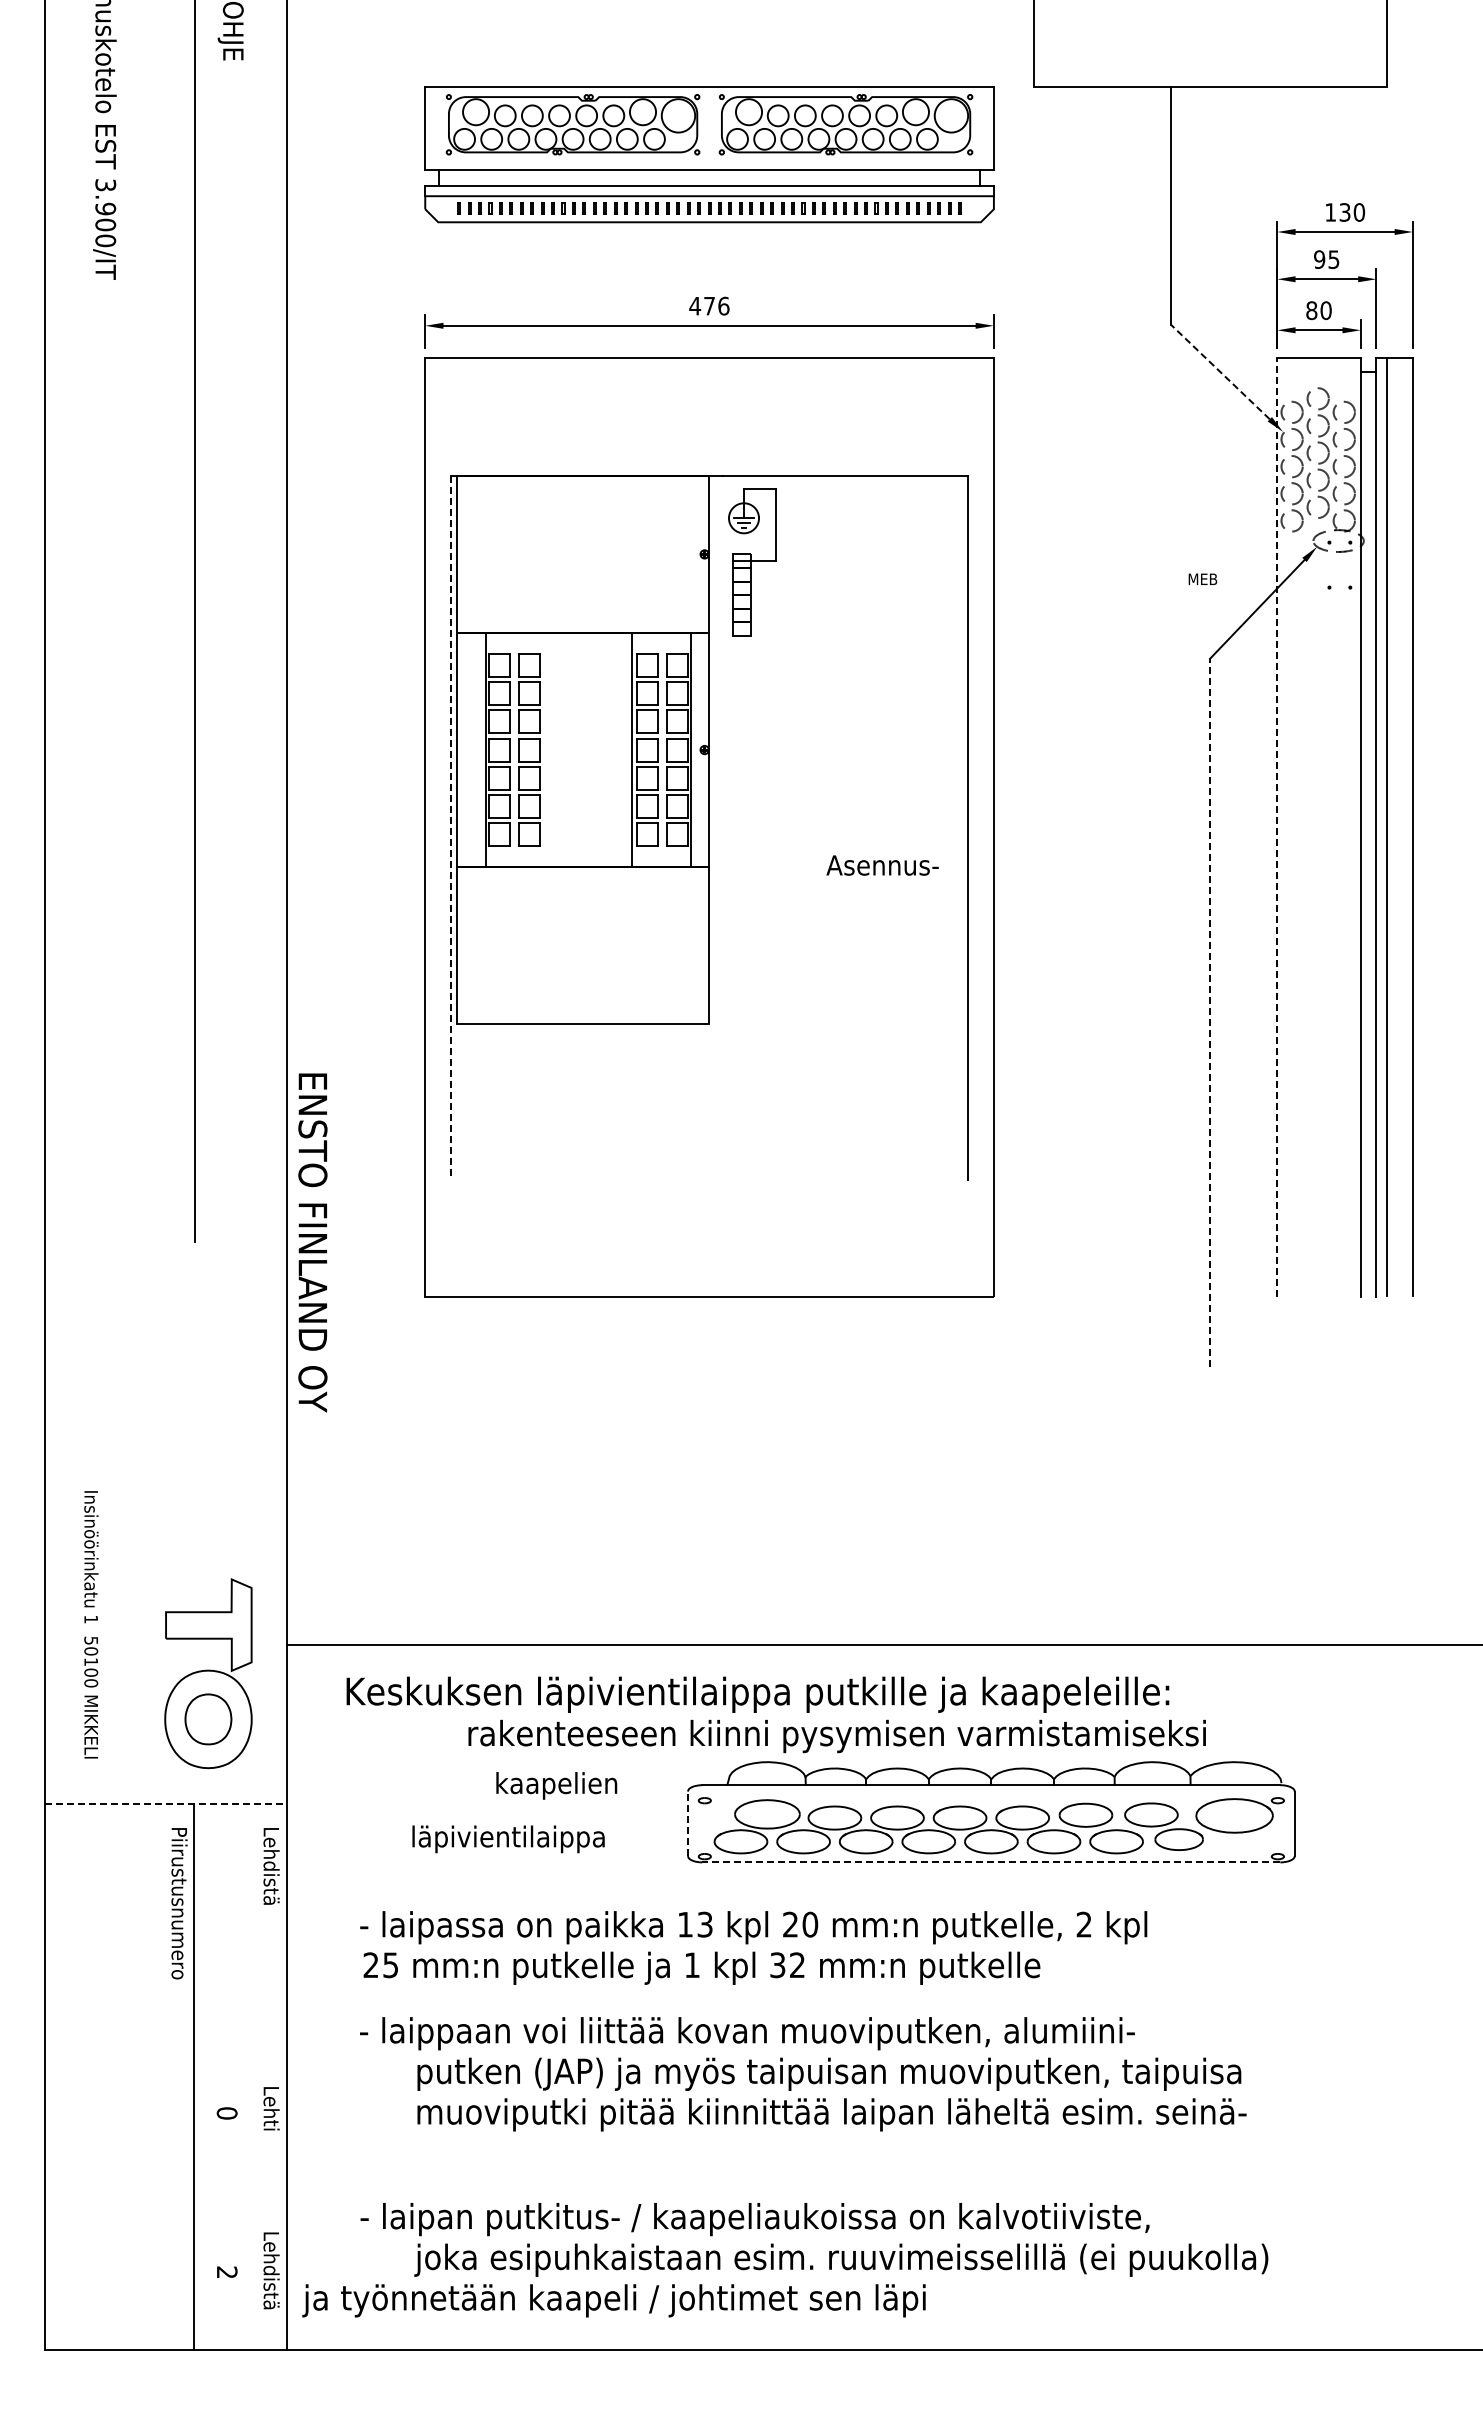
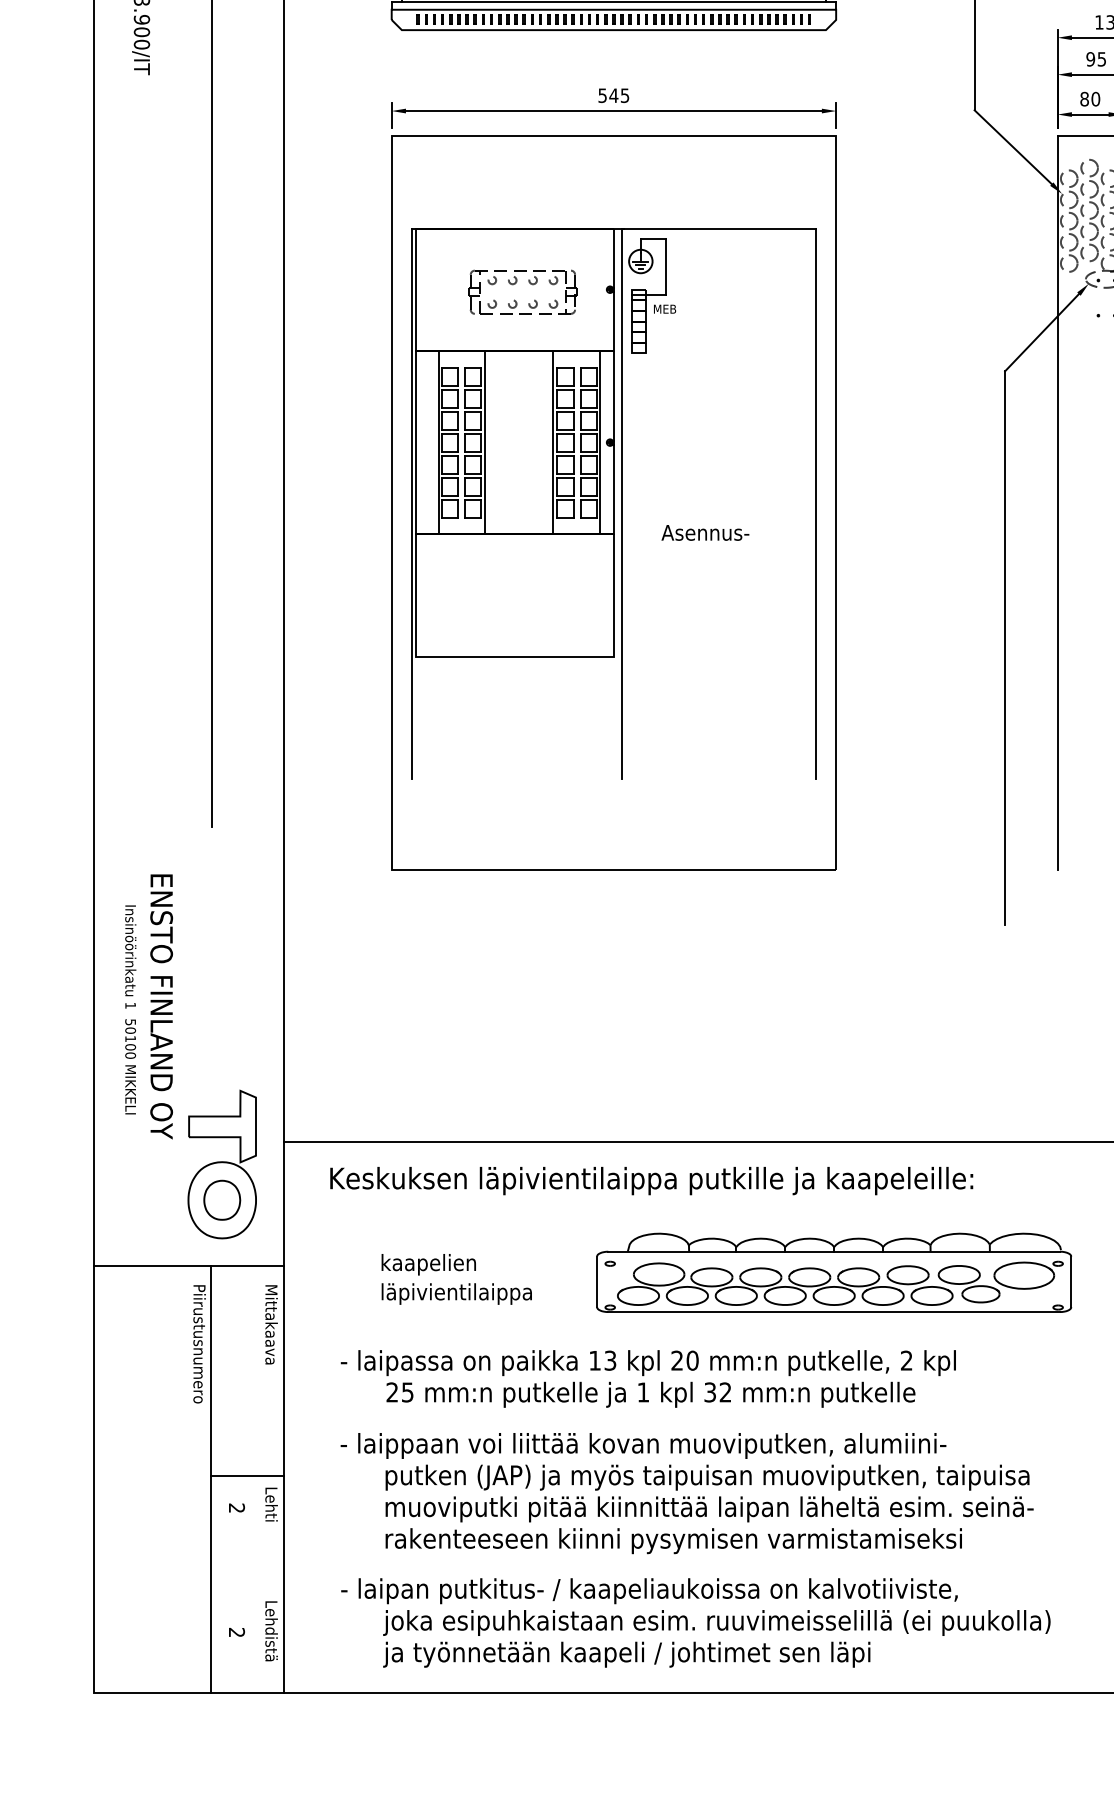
text: (709, 305) -> (613, 95), 476 -> 545
line: (1220, 371) -> (1013, 146), dashed -> solid
part: (583, 547) -> (515, 284), added
text: (1202, 578) -> (664, 308), moved
line: (545, 749) -> (485, 442), added
line: (1277, 827) -> (1057, 503), dashed -> solid
line: (451, 828) -> (412, 503), dashed -> solid
line: (719, 828) -> (621, 503), added
text: (882, 865) -> (705, 532), moved
line: (1210, 1012) -> (1005, 647), dashed -> solid
text: (312, 1242) -> (161, 1006), moved
text: (91, 1624) -> (130, 1009), moved
text: (836, 1736) -> (673, 1541), moved
text: (556, 1785) -> (428, 1264), moved
line: (166, 1803) -> (189, 1266), dashed -> solid
line: (687, 1823) -> (596, 1281), dashed -> solid
line: (991, 1862) -> (834, 1312), dashed -> solid
text: (271, 1879) -> (271, 1325), Lehdistä -> Mittakaava
text: (701, 1967) -> (650, 1394), moved
line: (240, 2072) -> (247, 1476), added
text: (226, 2113) -> (236, 1508), 0 -> 2
text: (613, 2300) -> (626, 1654), moved

